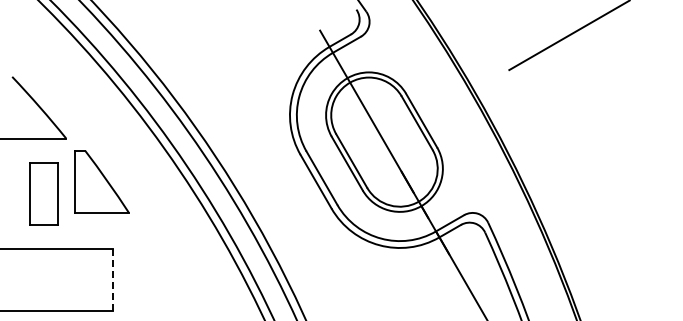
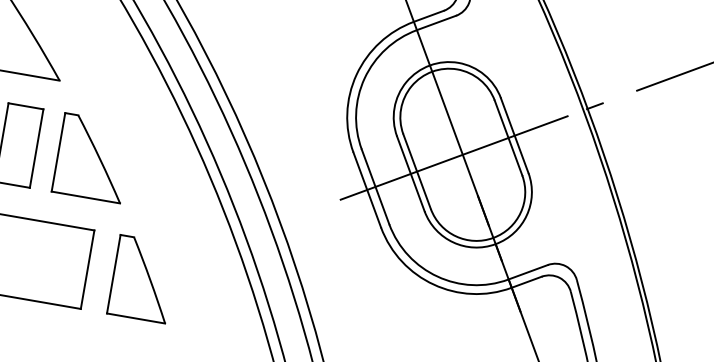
line: (393, 136) -> (475, 149), added
part: (101, 181) -> (92, 157), moved
line: (112, 279) -> (87, 269), dashed -> solid
part: (155, 279) -> (141, 278), added

